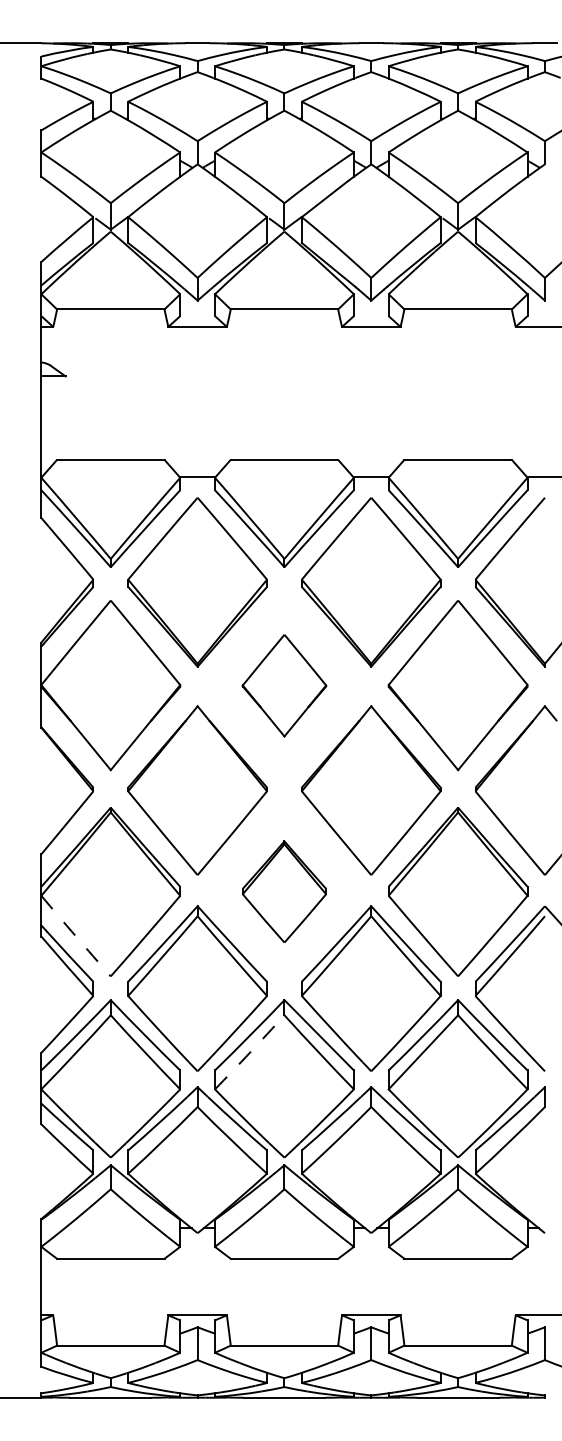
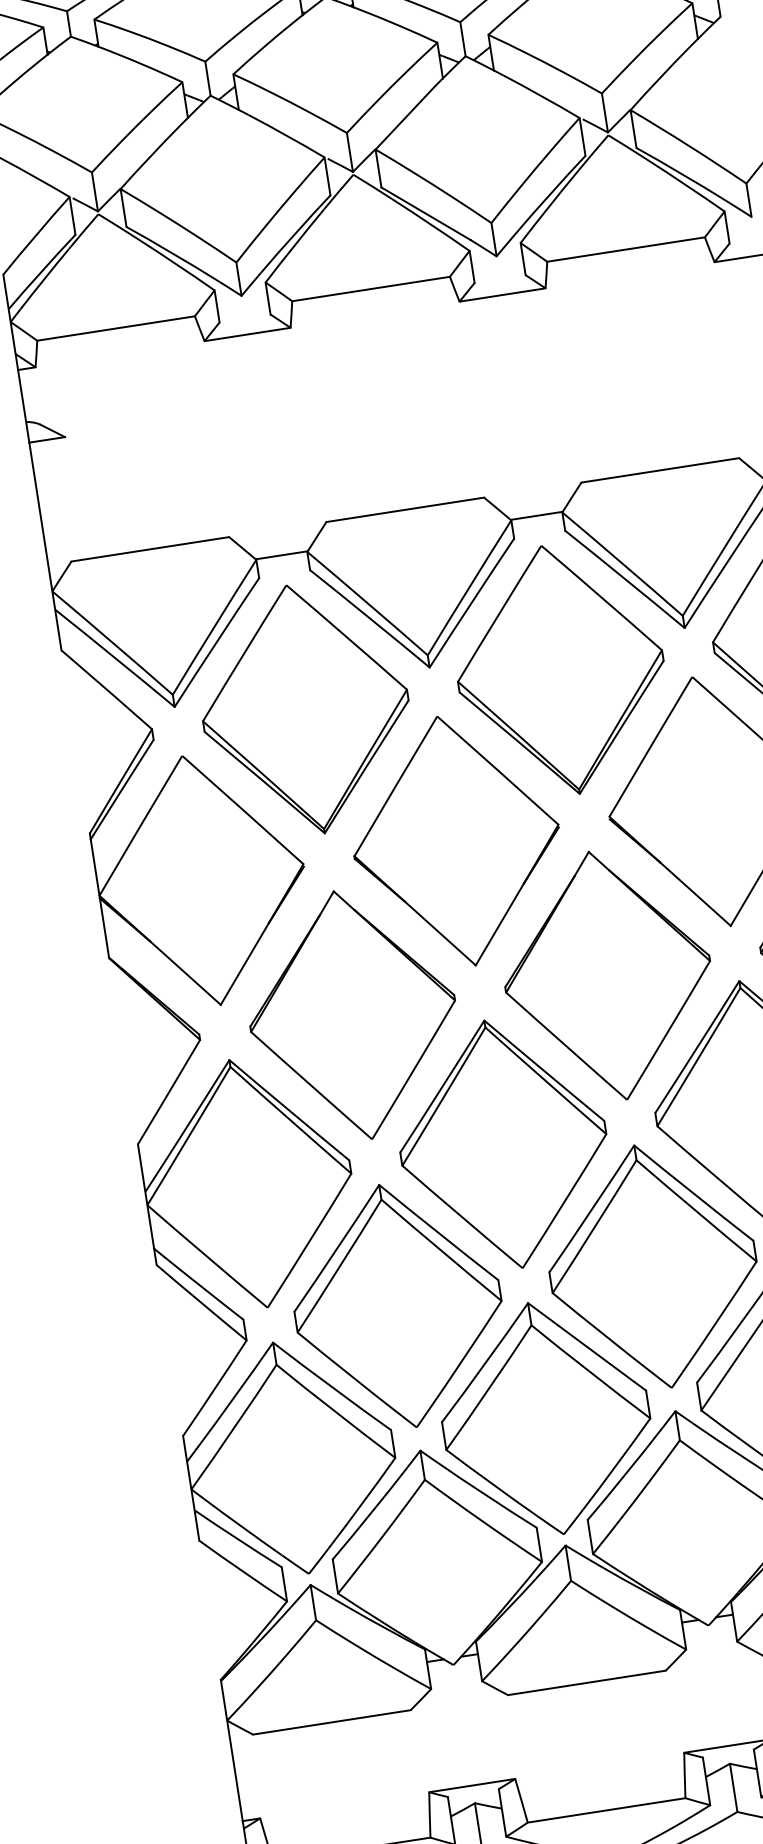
part: (284, 685) -> (456, 841), size x1.67
part: (284, 891) -> (503, 1143), size x1.67
arc: (75, 936) -> (206, 1257), dashed -> solid
arc: (250, 1052) -> (490, 1387), dashed -> solid

